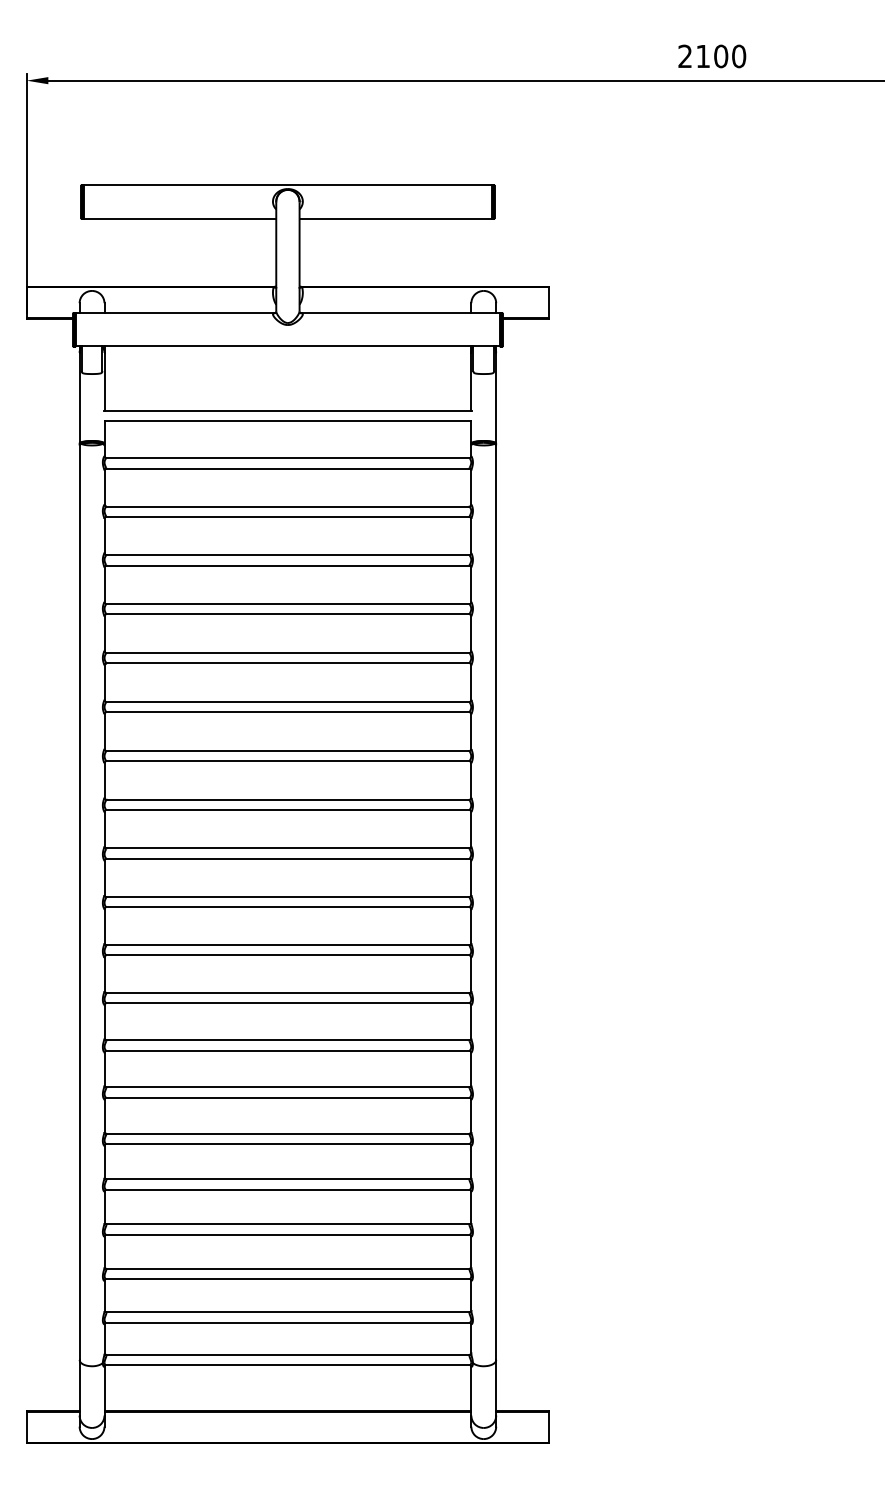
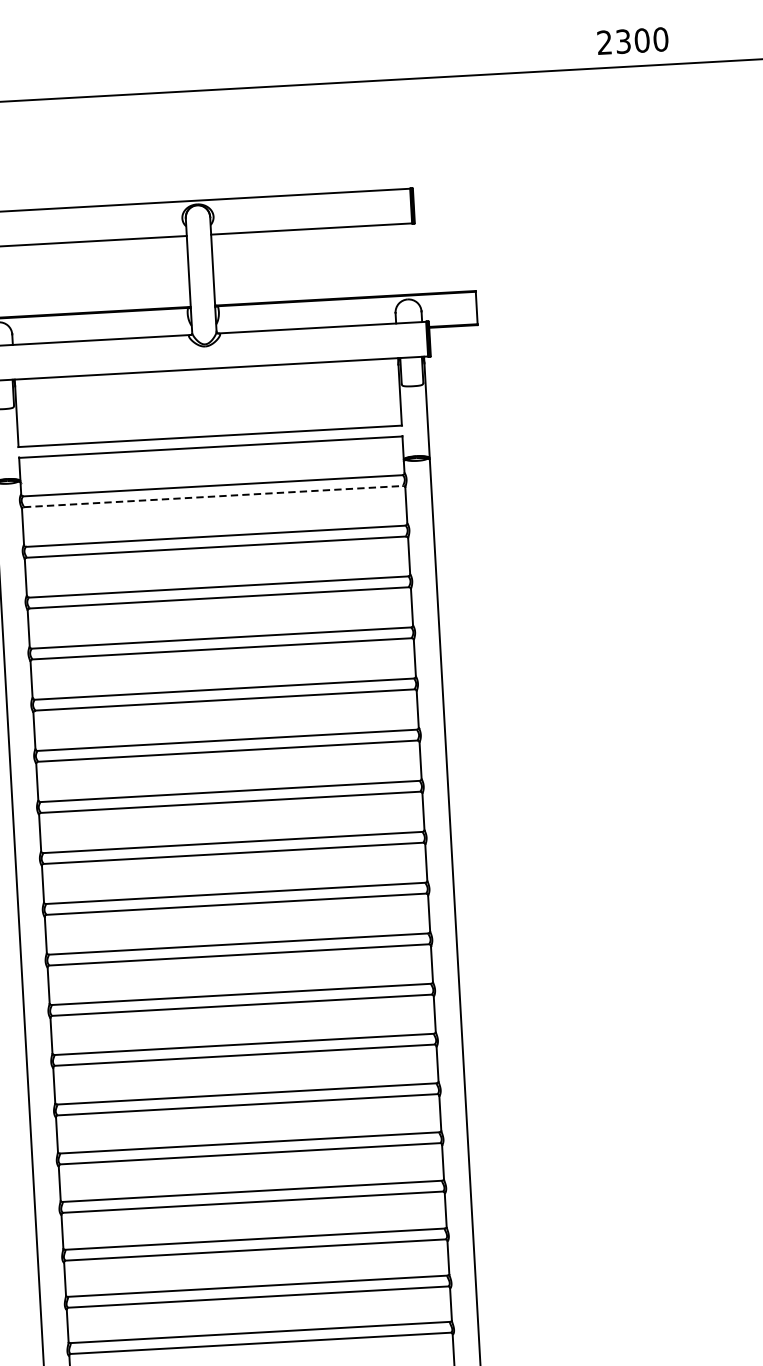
text: (702, 56) -> (622, 41), 2100 -> 2300
line: (287, 468) -> (213, 496), solid -> dashed

